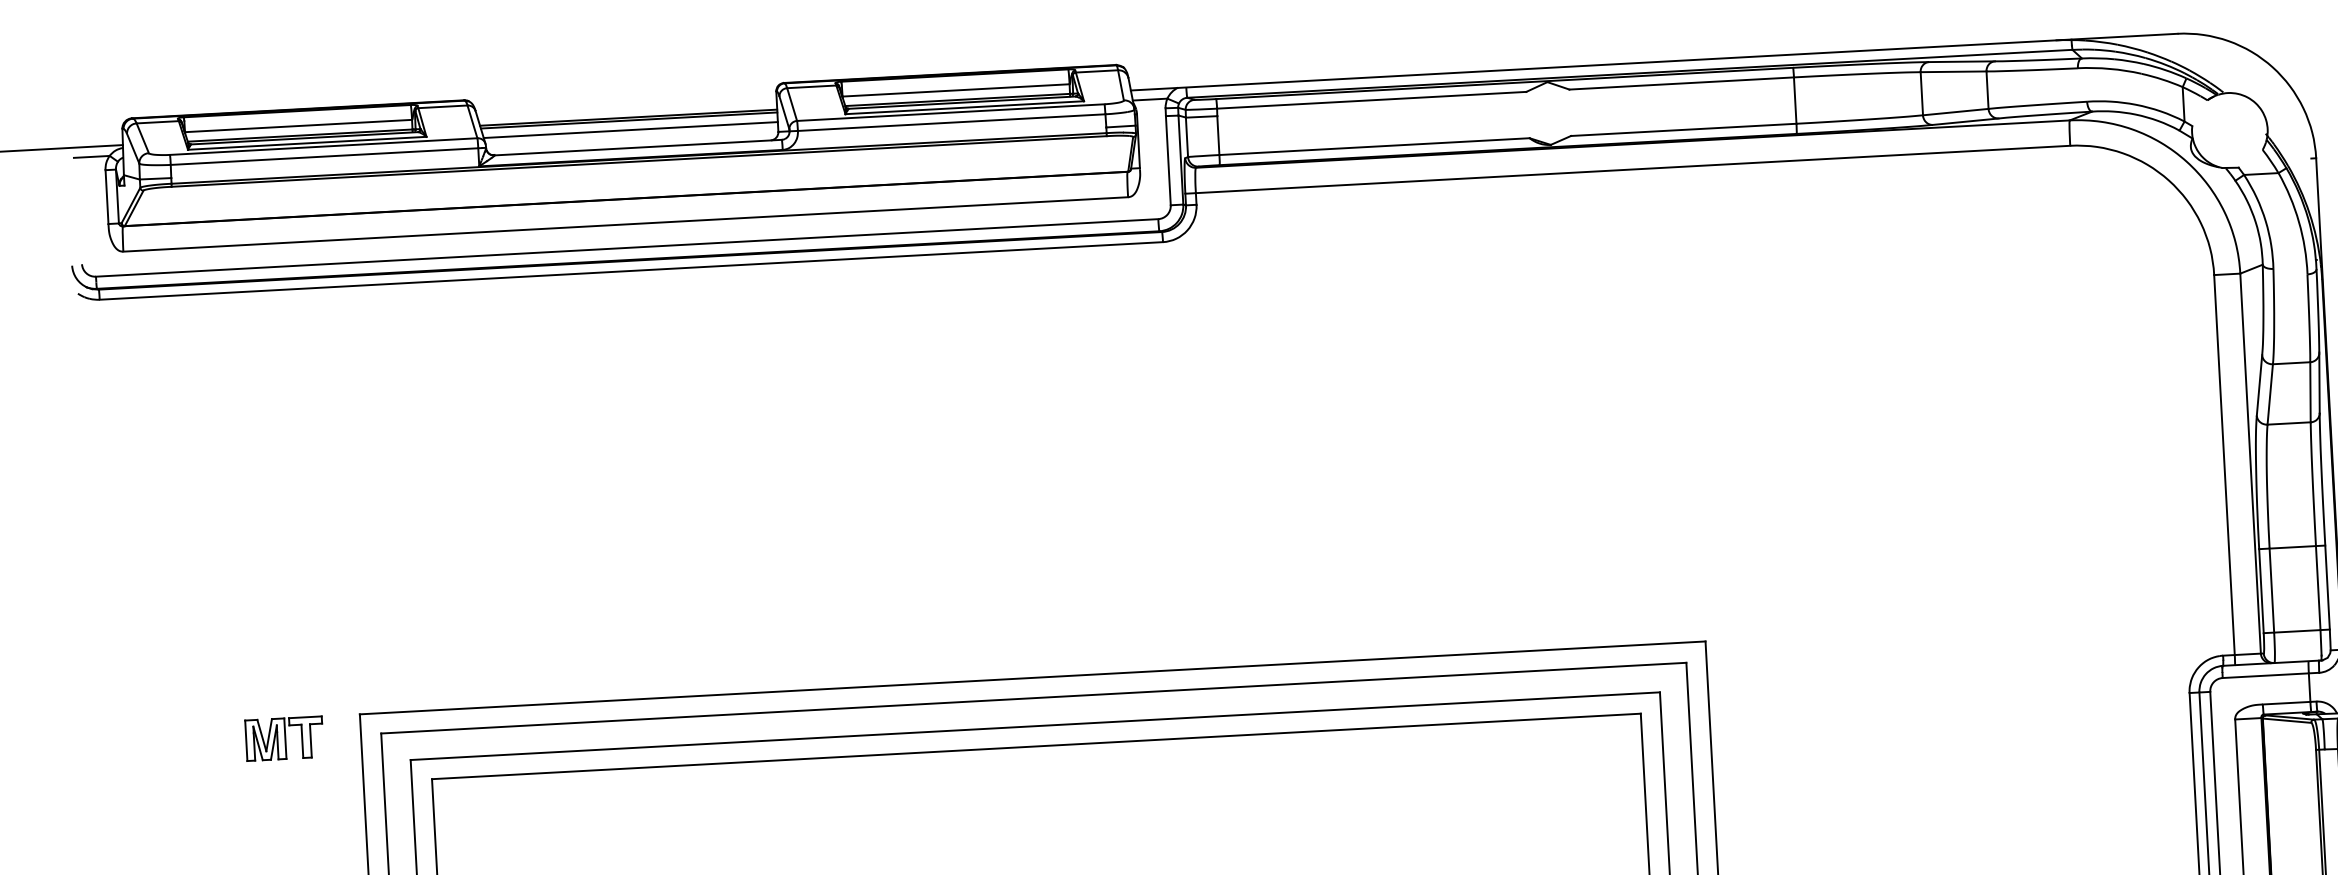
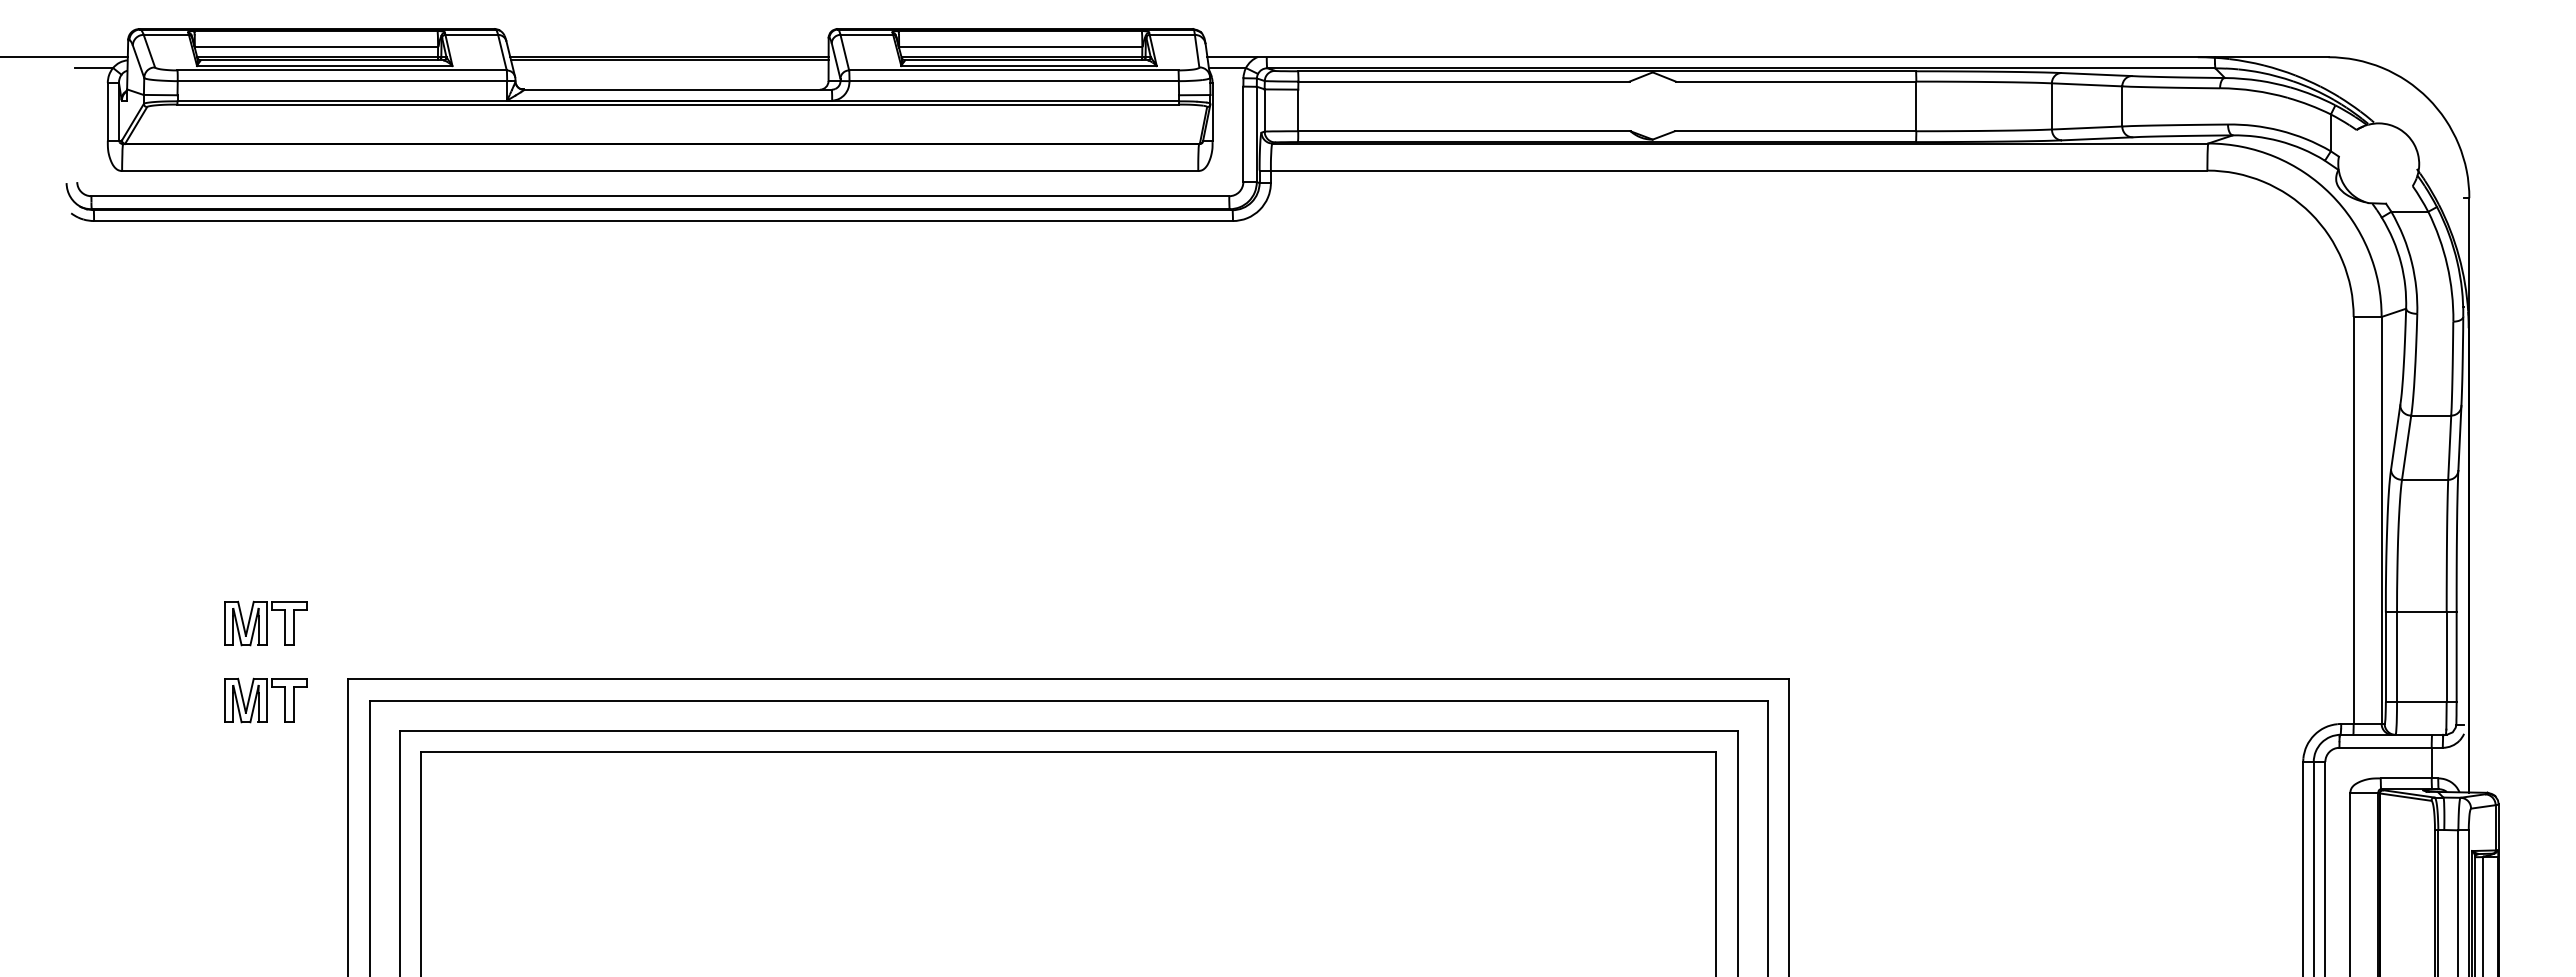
line: (630, 130) -> (670, 70), removed
part: (280, 666) -> (265, 623), added

